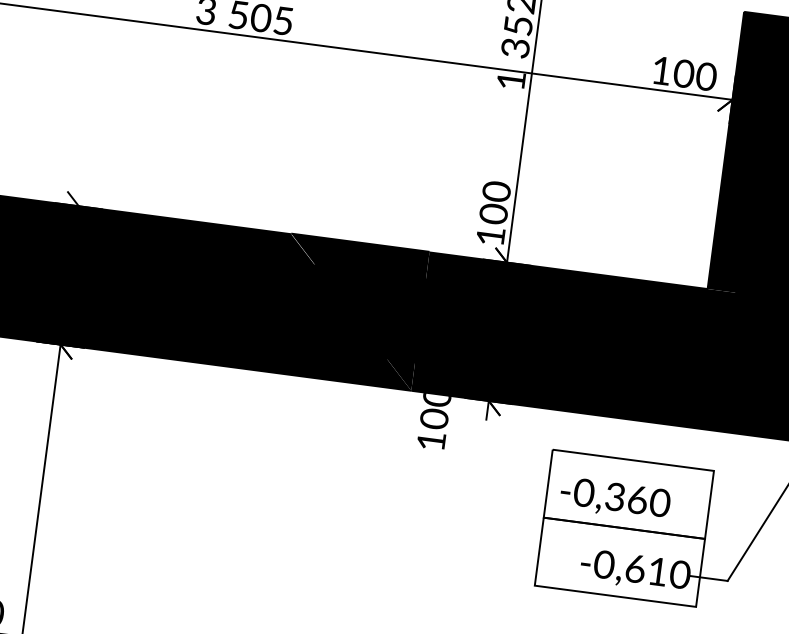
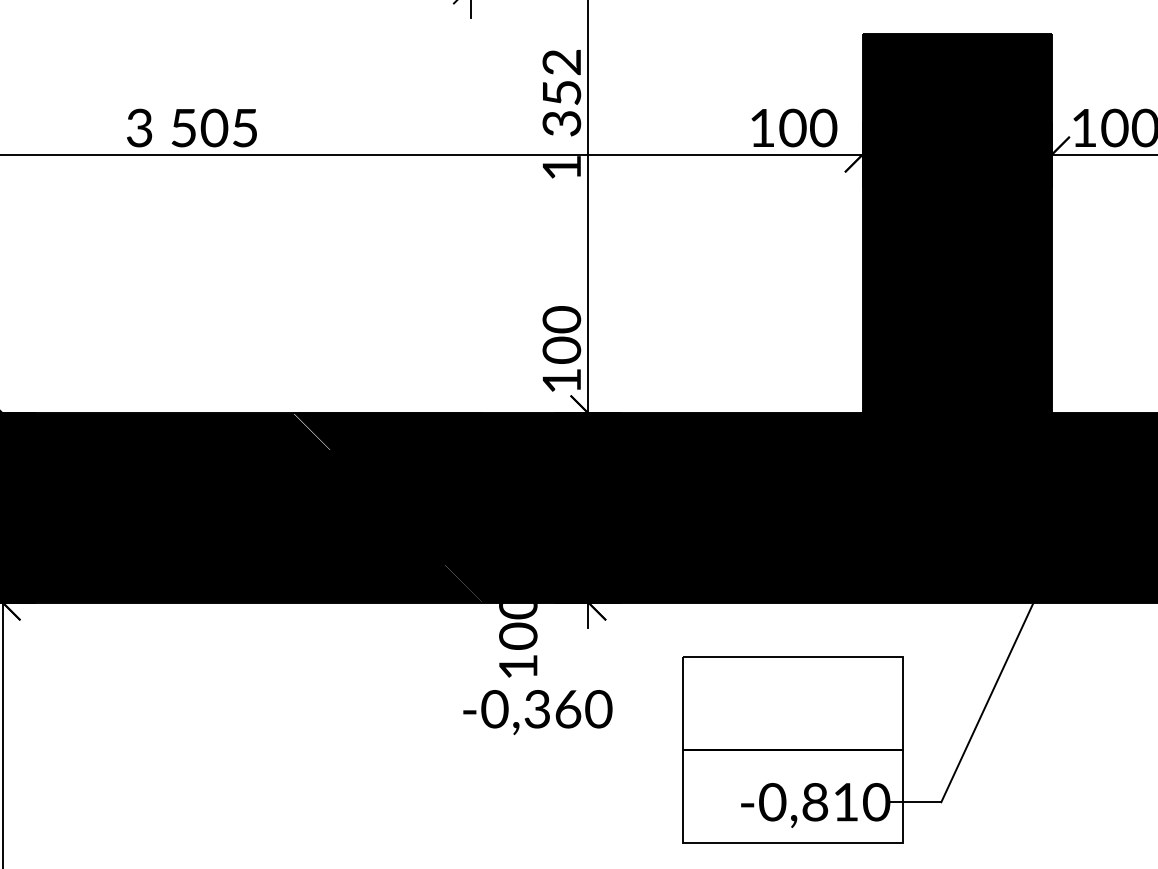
text: (615, 499) -> (537, 712), moved
text: (635, 568) -> (815, 801), -0,610 -> -0,810

